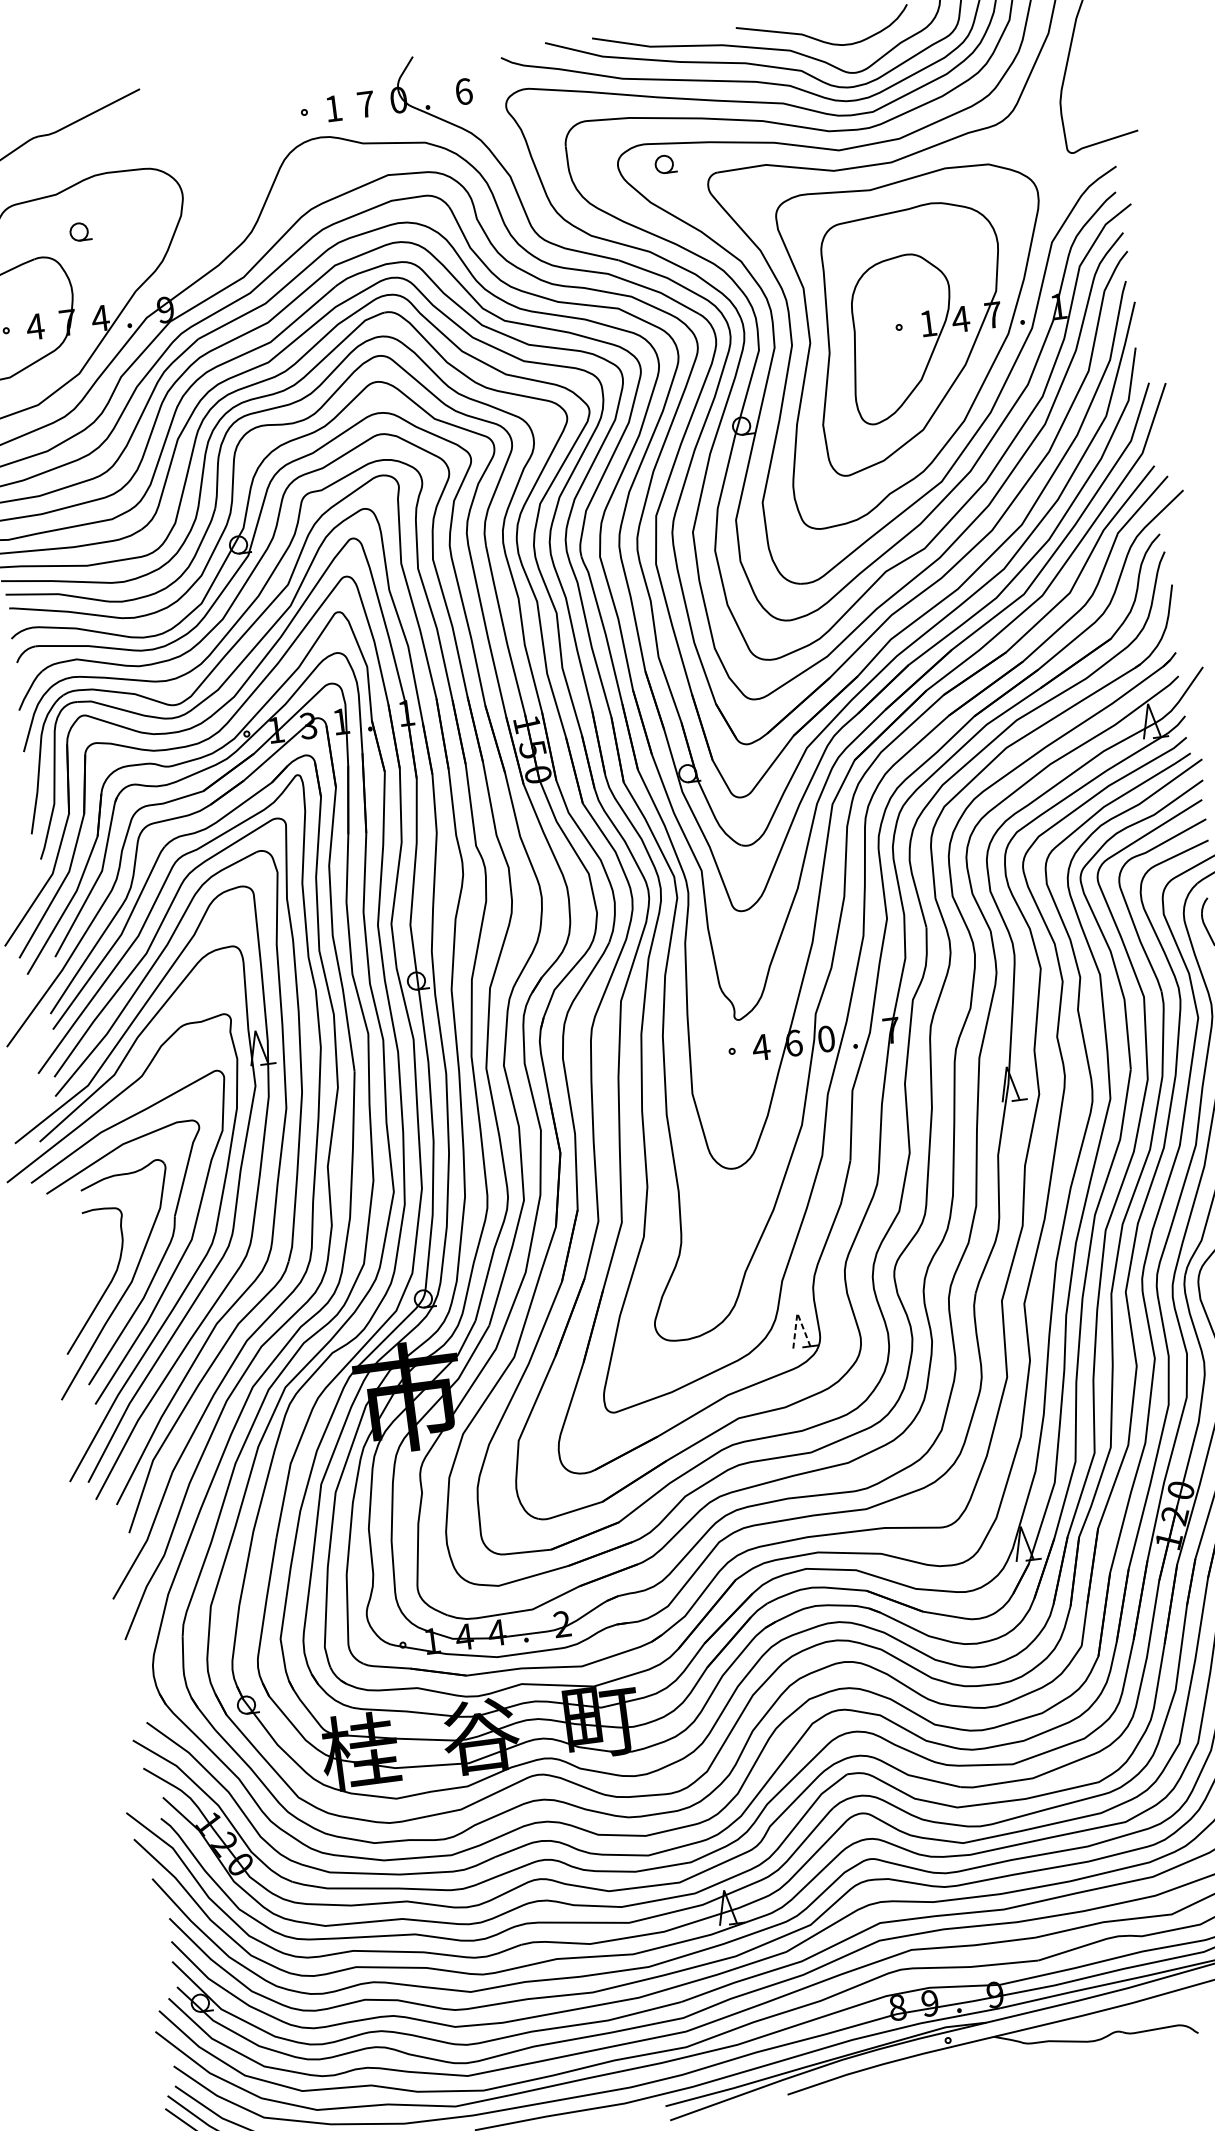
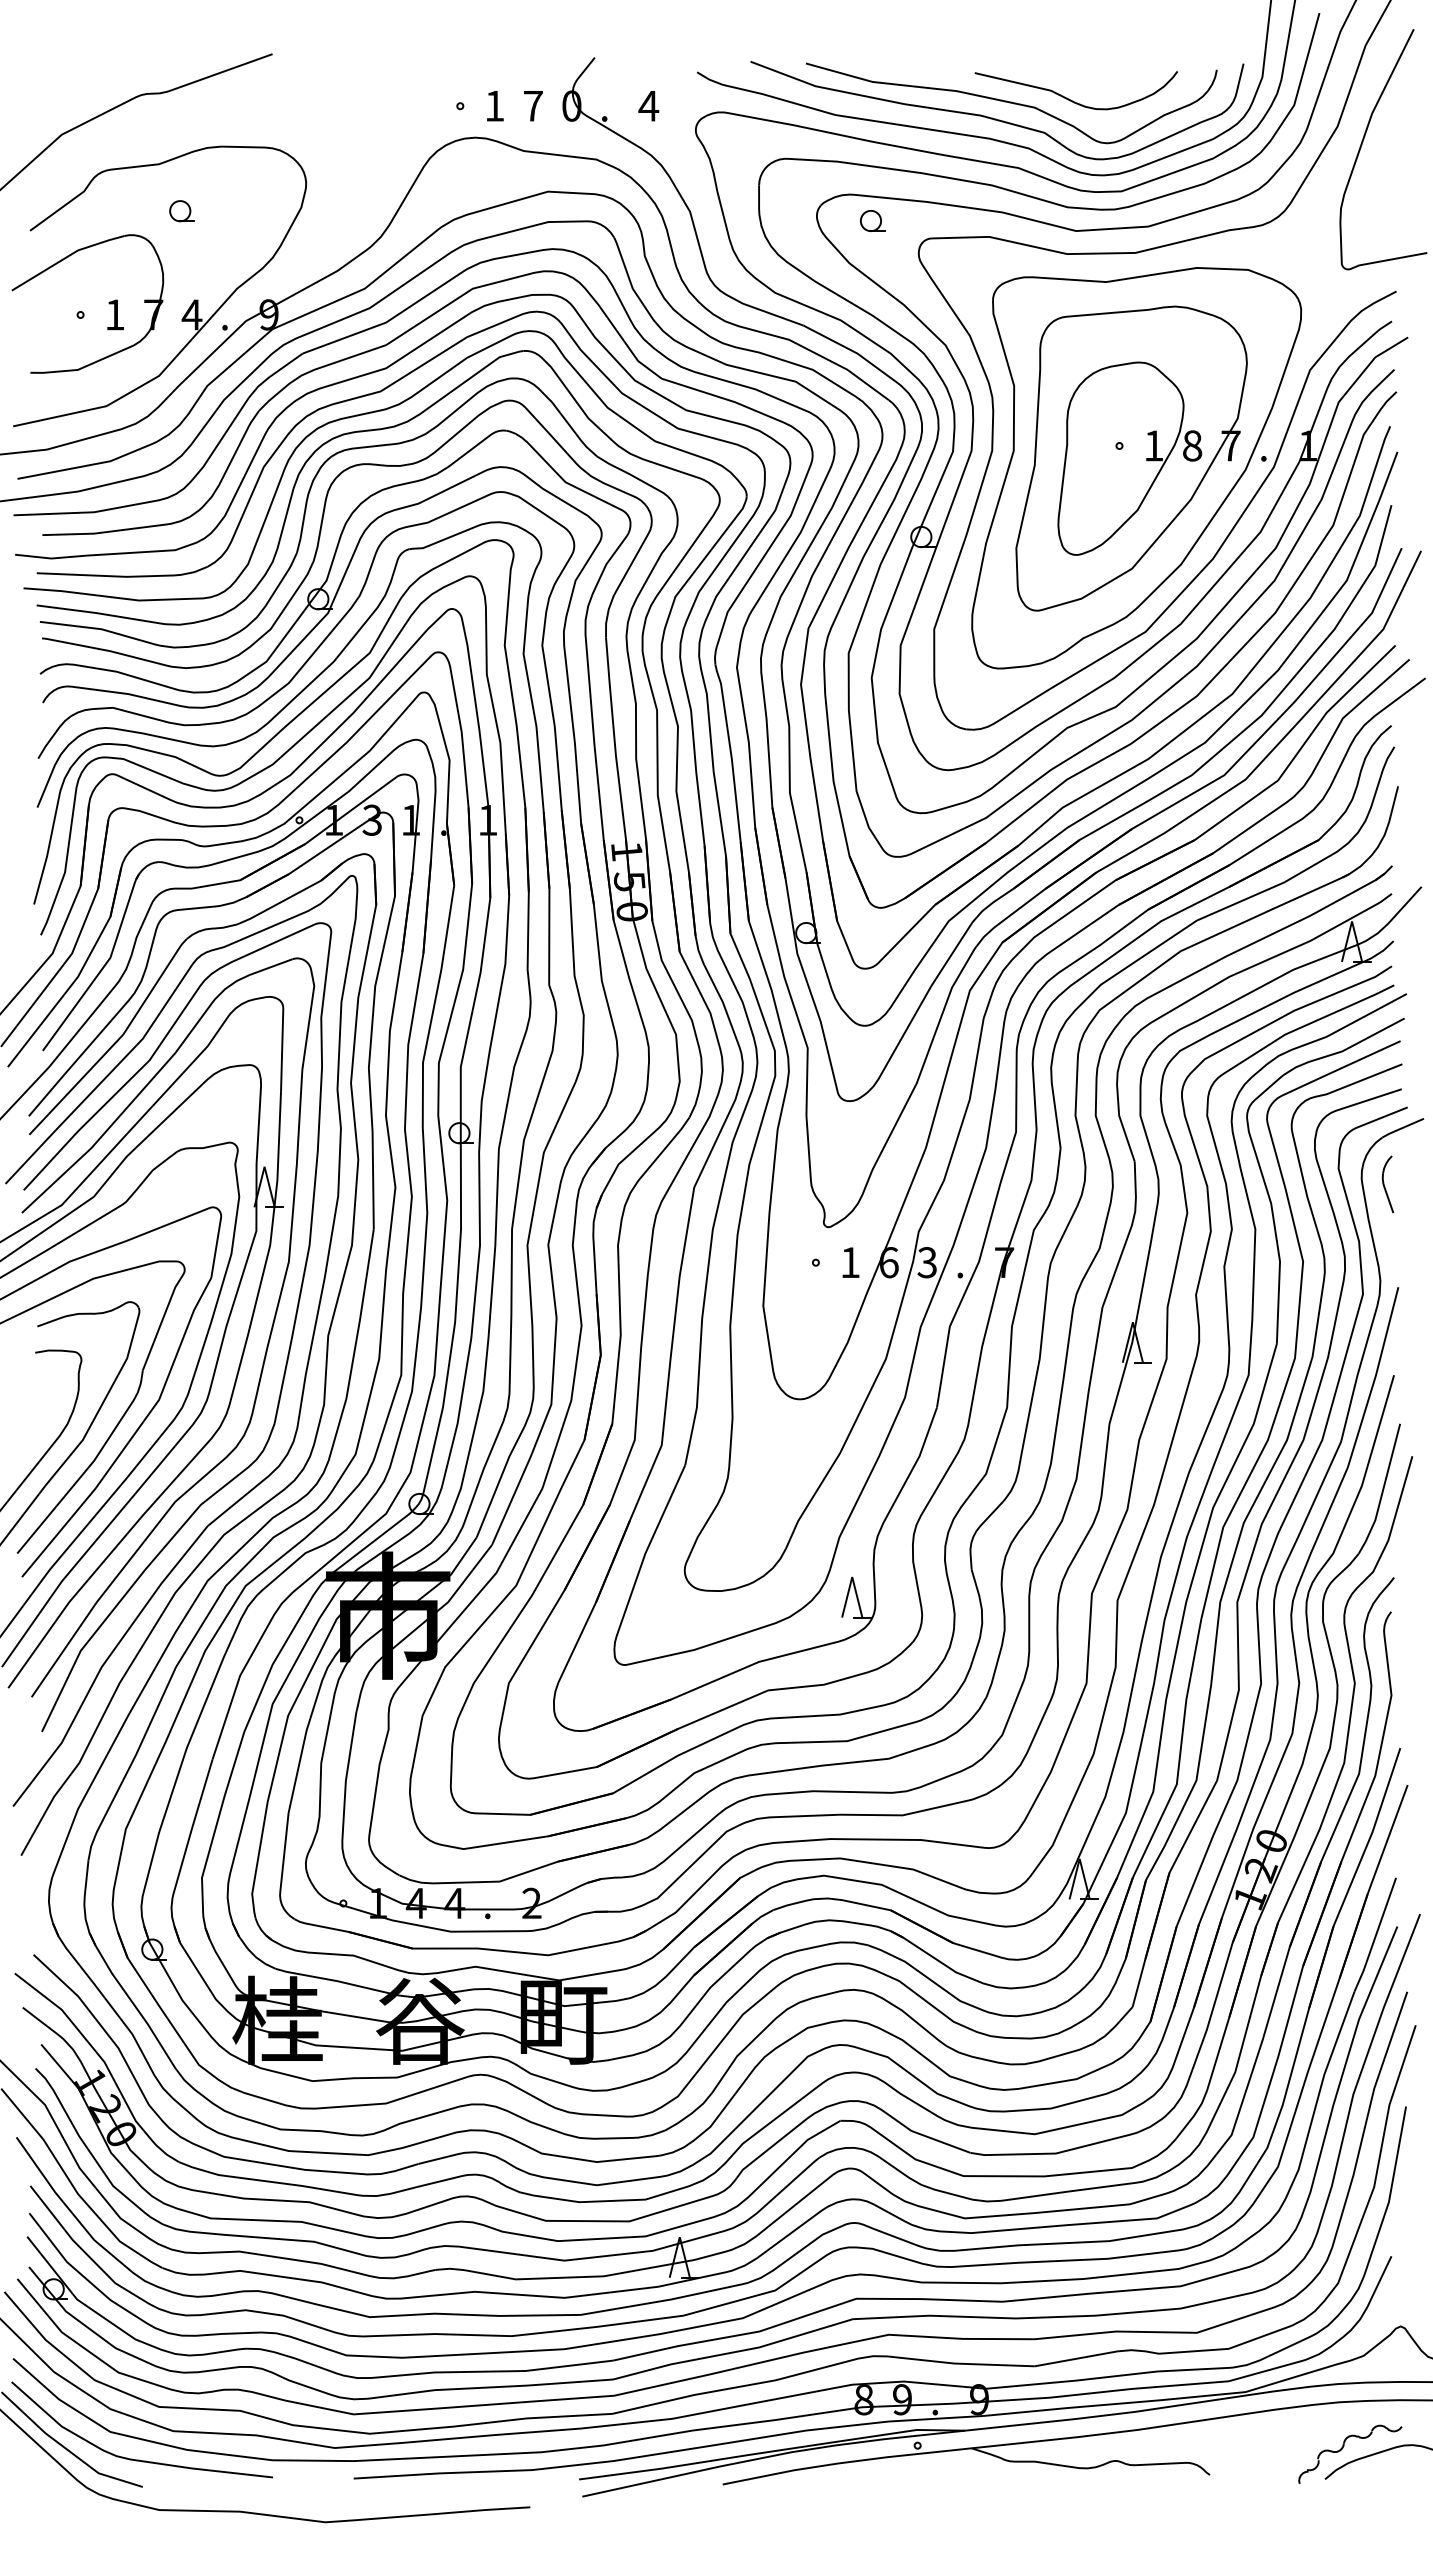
text: (463, 91) -> (648, 105), 6 -> 4
text: (960, 319) -> (1192, 445), 4 -> 8
text: (34, 326) -> (114, 314), 4 -> 1
text: (825, 1039) -> (926, 1262), 0 -> 3
text: (760, 1047) -> (849, 1262), 4 -> 1
line: (797, 1313) -> (852, 1577), dashed -> solid

